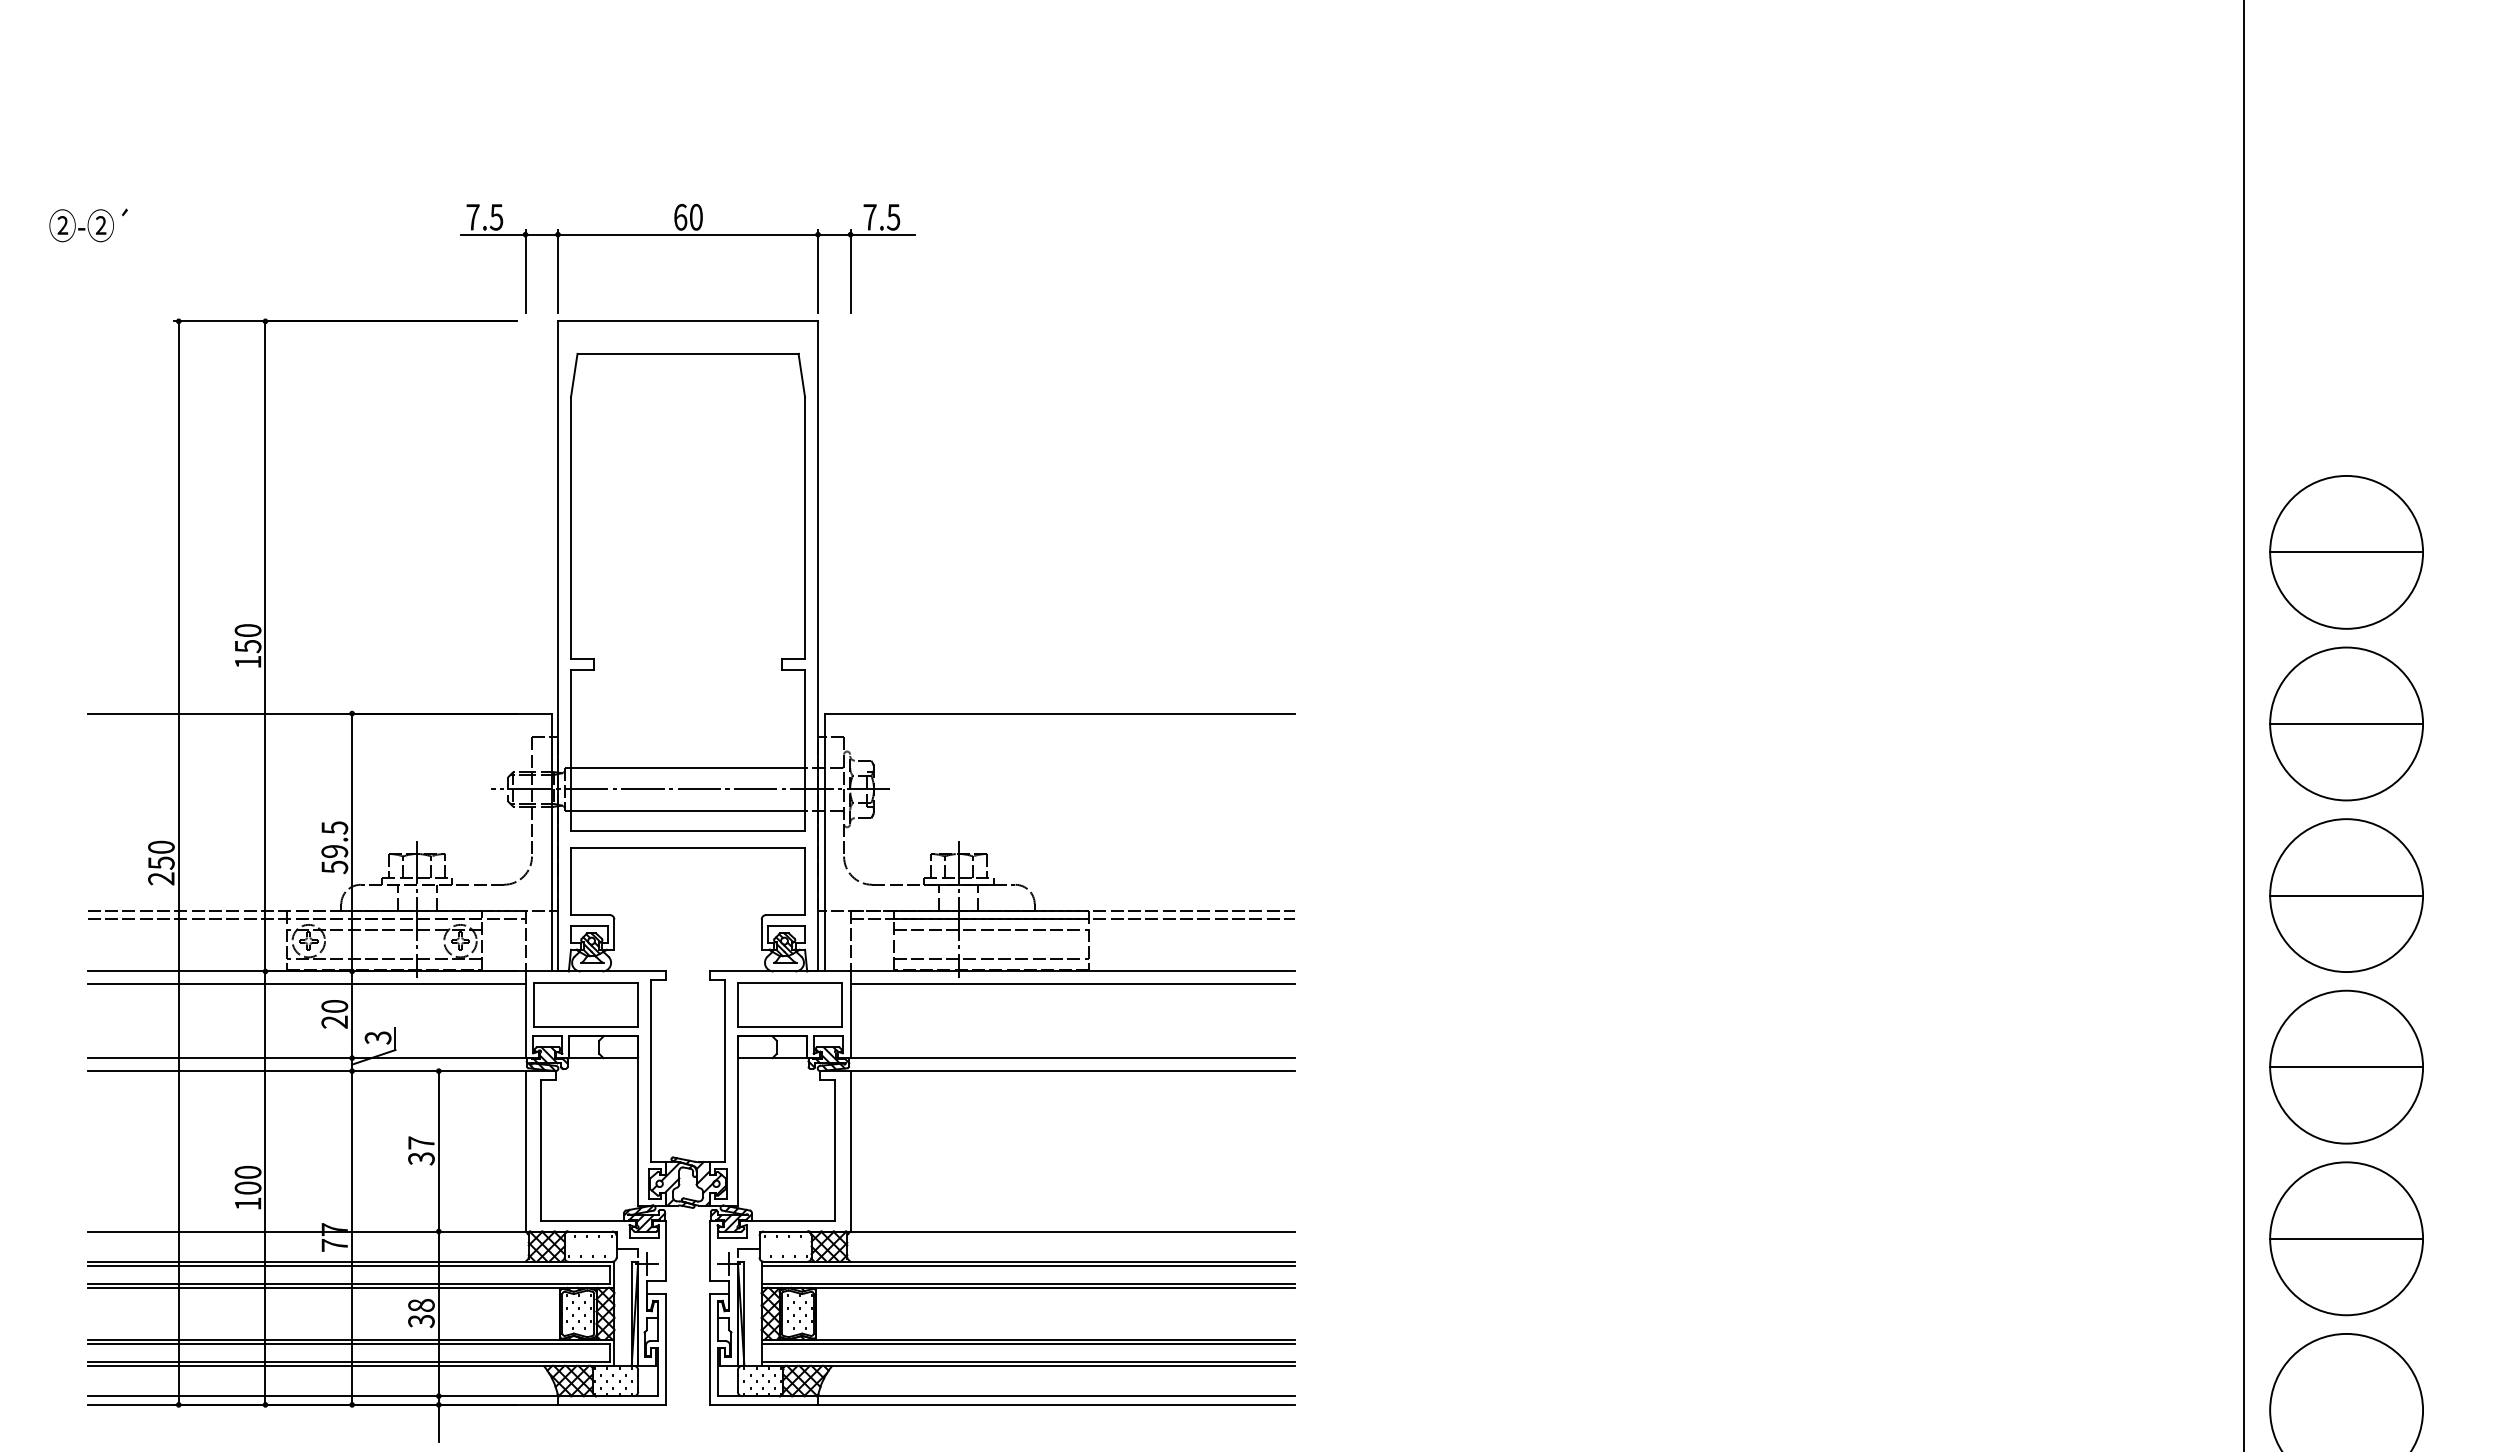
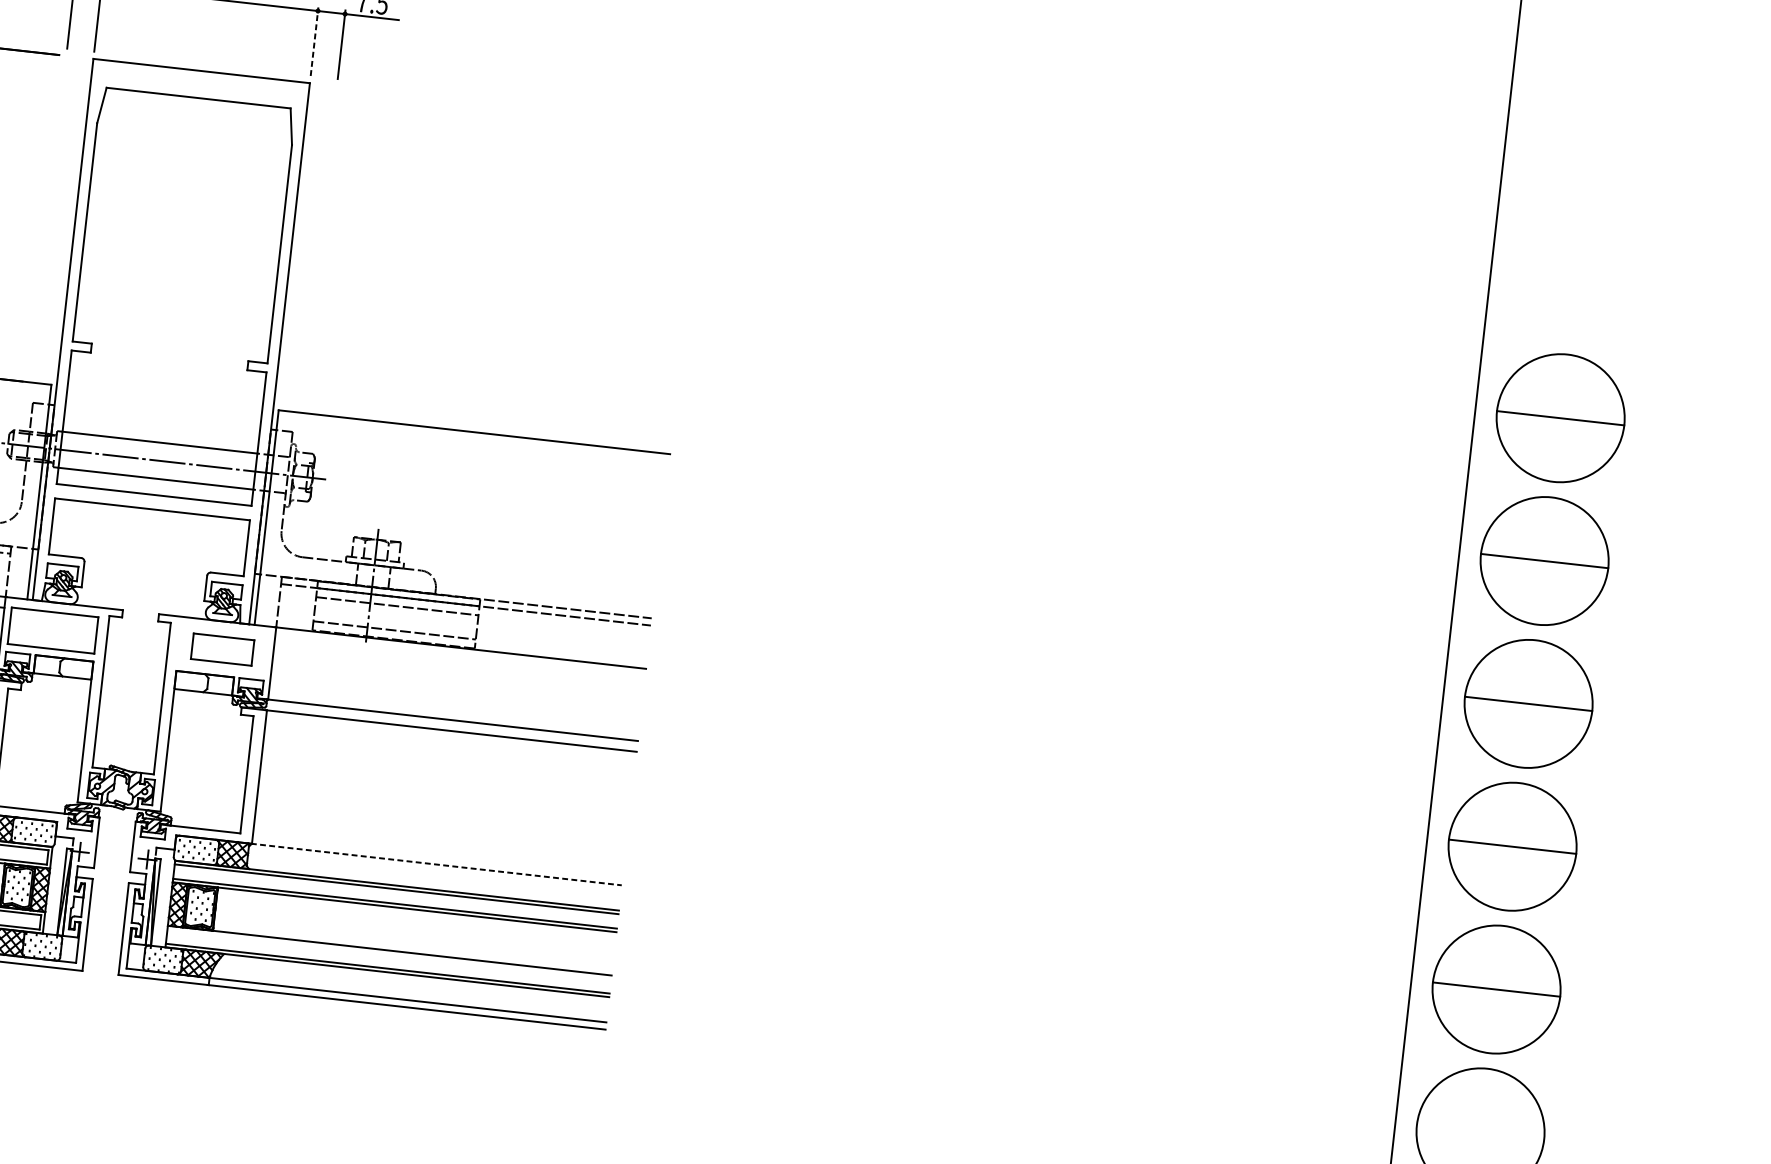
line: (818, 271) -> (314, 41), solid -> dashed
line: (1072, 984) -> (459, 658), removed
part: (789, 1004) -> (222, 649), size x0.7
line: (1072, 1231) -> (436, 864), solid -> dashed
line: (1027, 1344) -> (388, 954), removed

